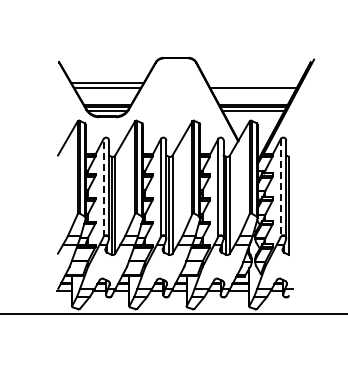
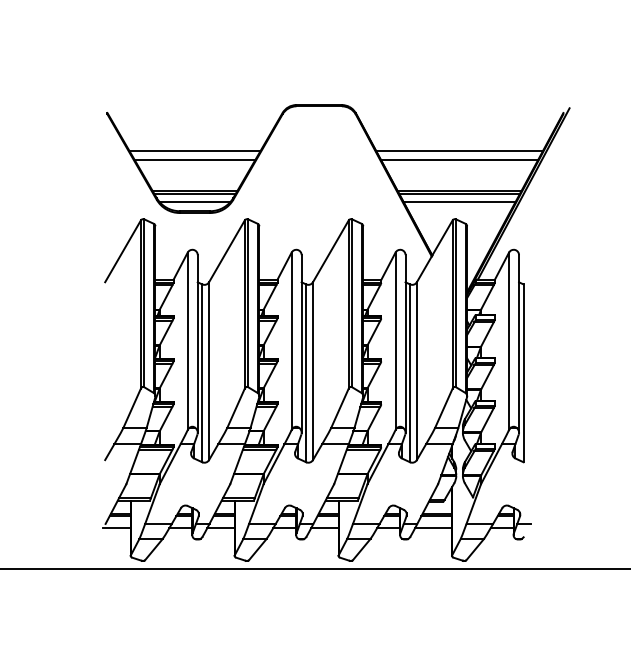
line: (253, 83) -> (459, 151), added
line: (103, 188) -> (187, 342), dashed -> solid
line: (280, 188) -> (508, 342), dashed -> solid

